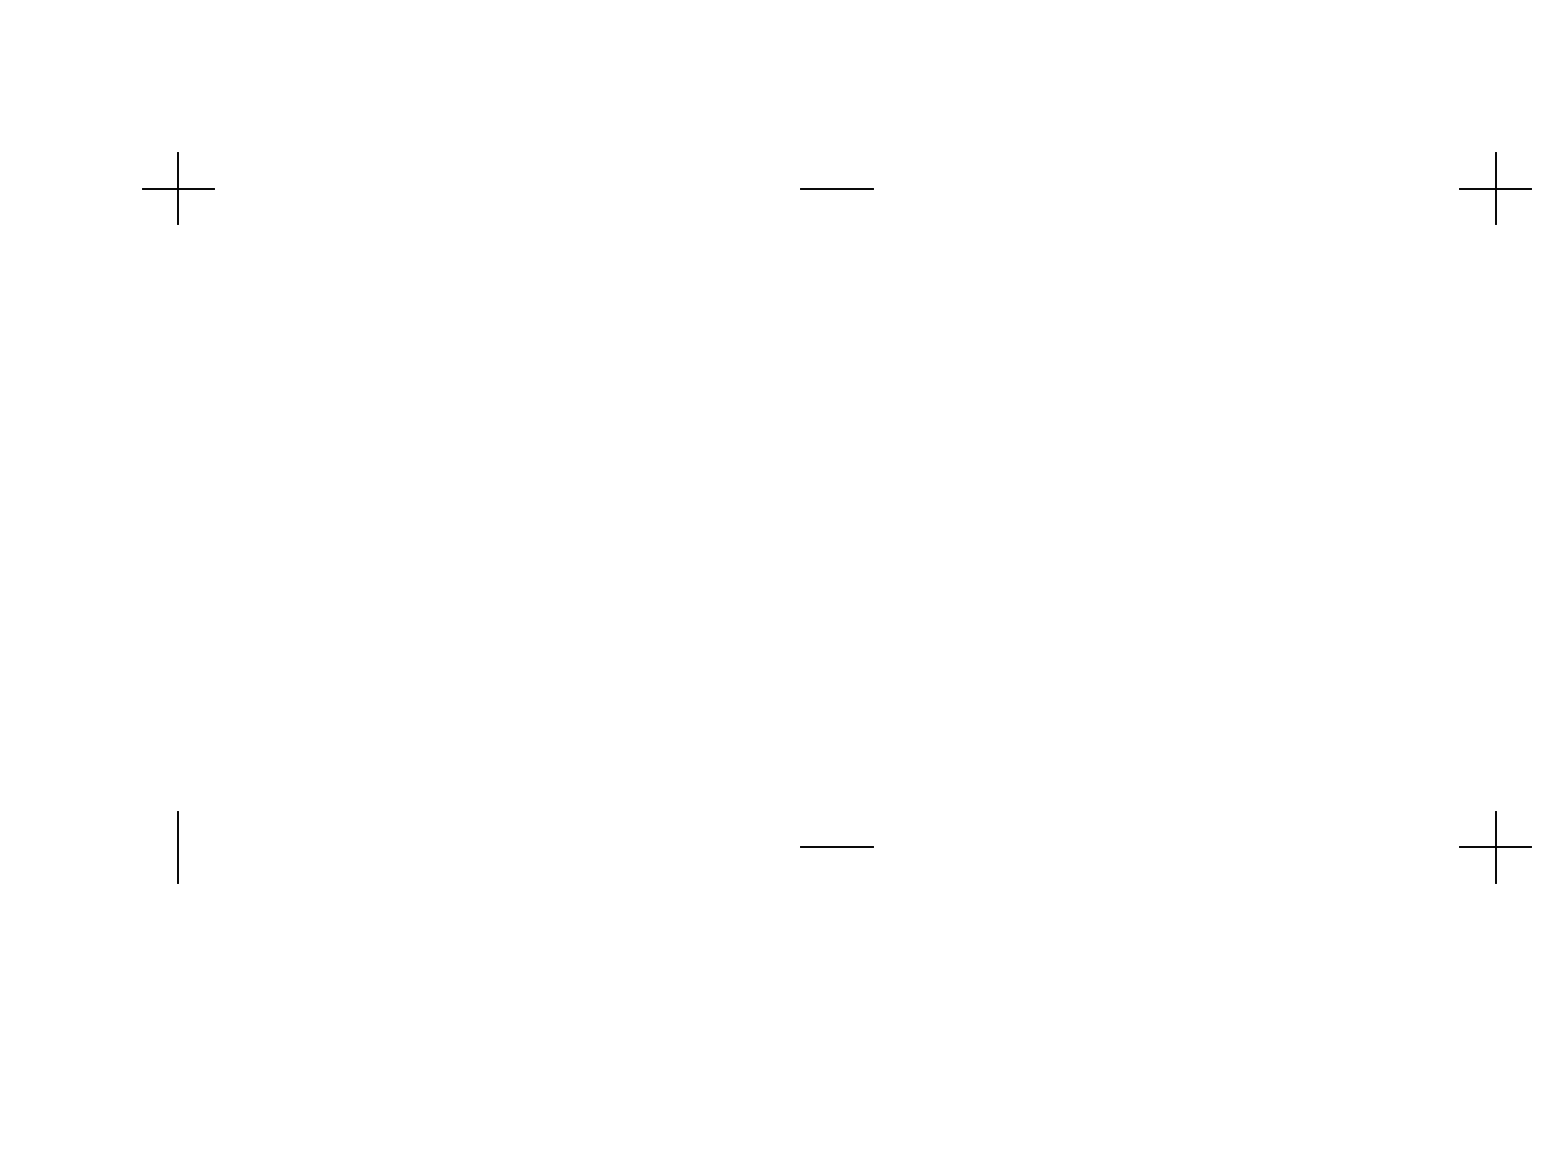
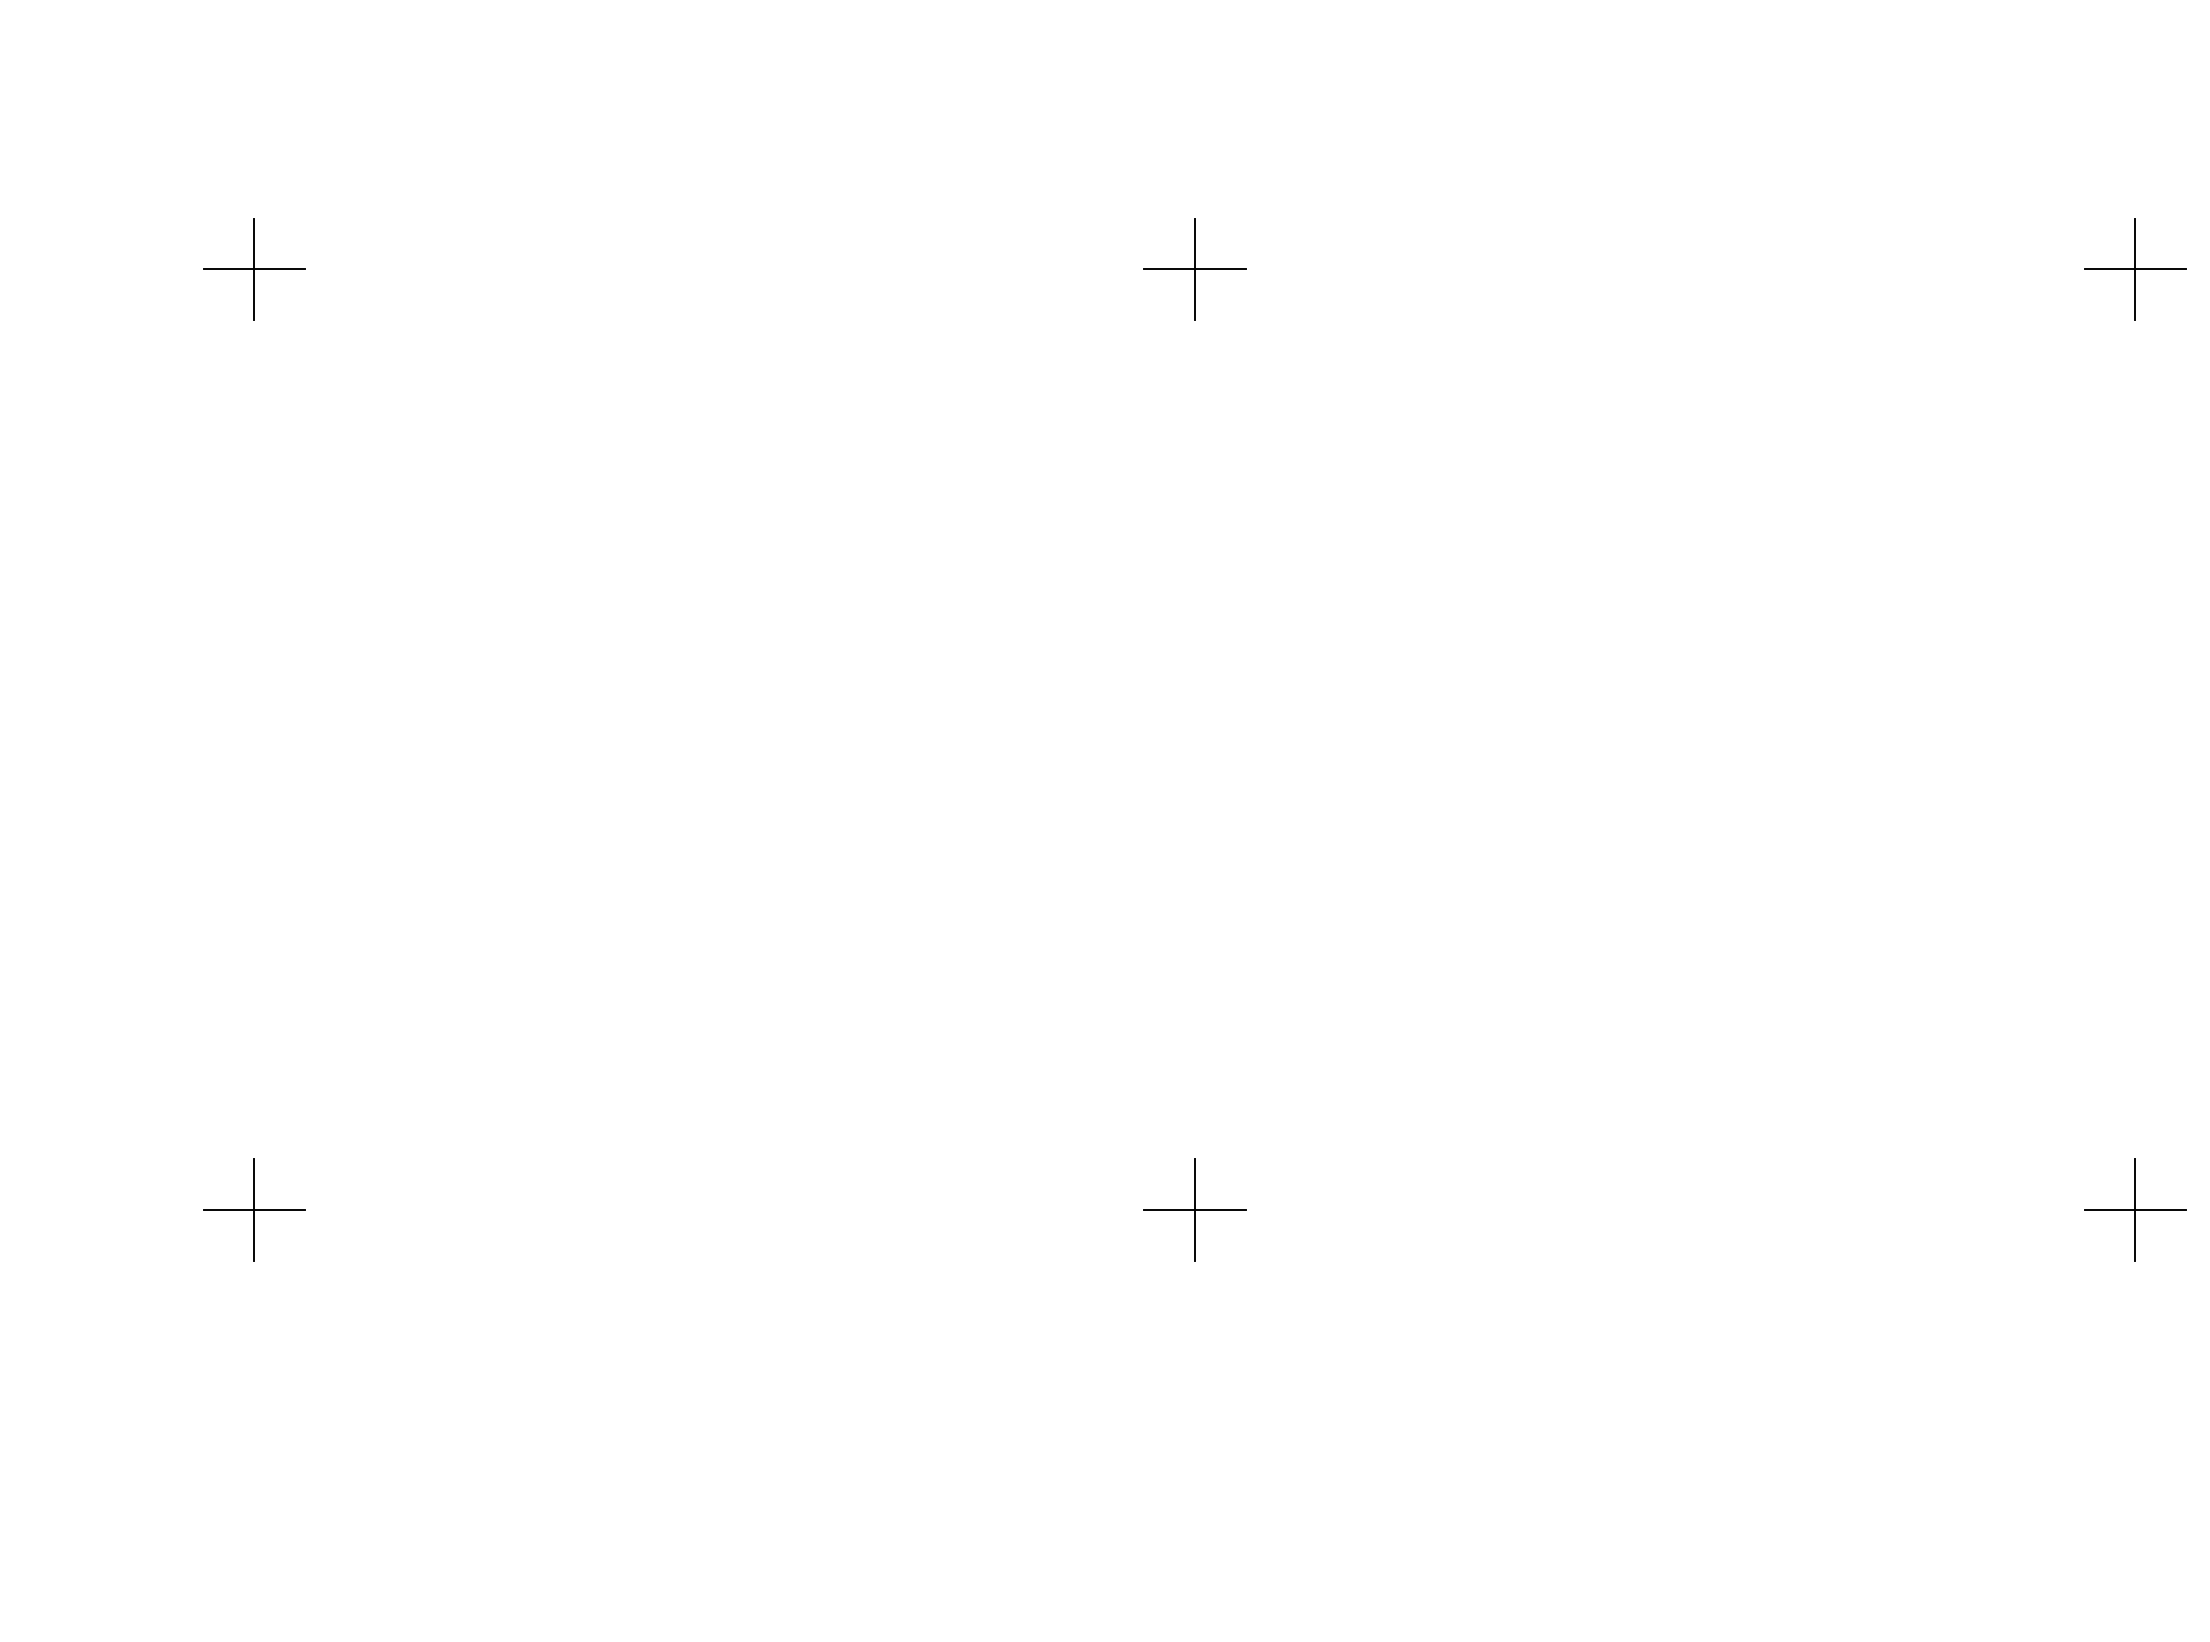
line: (836, 188) -> (1194, 269), added
line: (178, 847) -> (254, 1209), added
line: (836, 847) -> (1194, 1209), added

